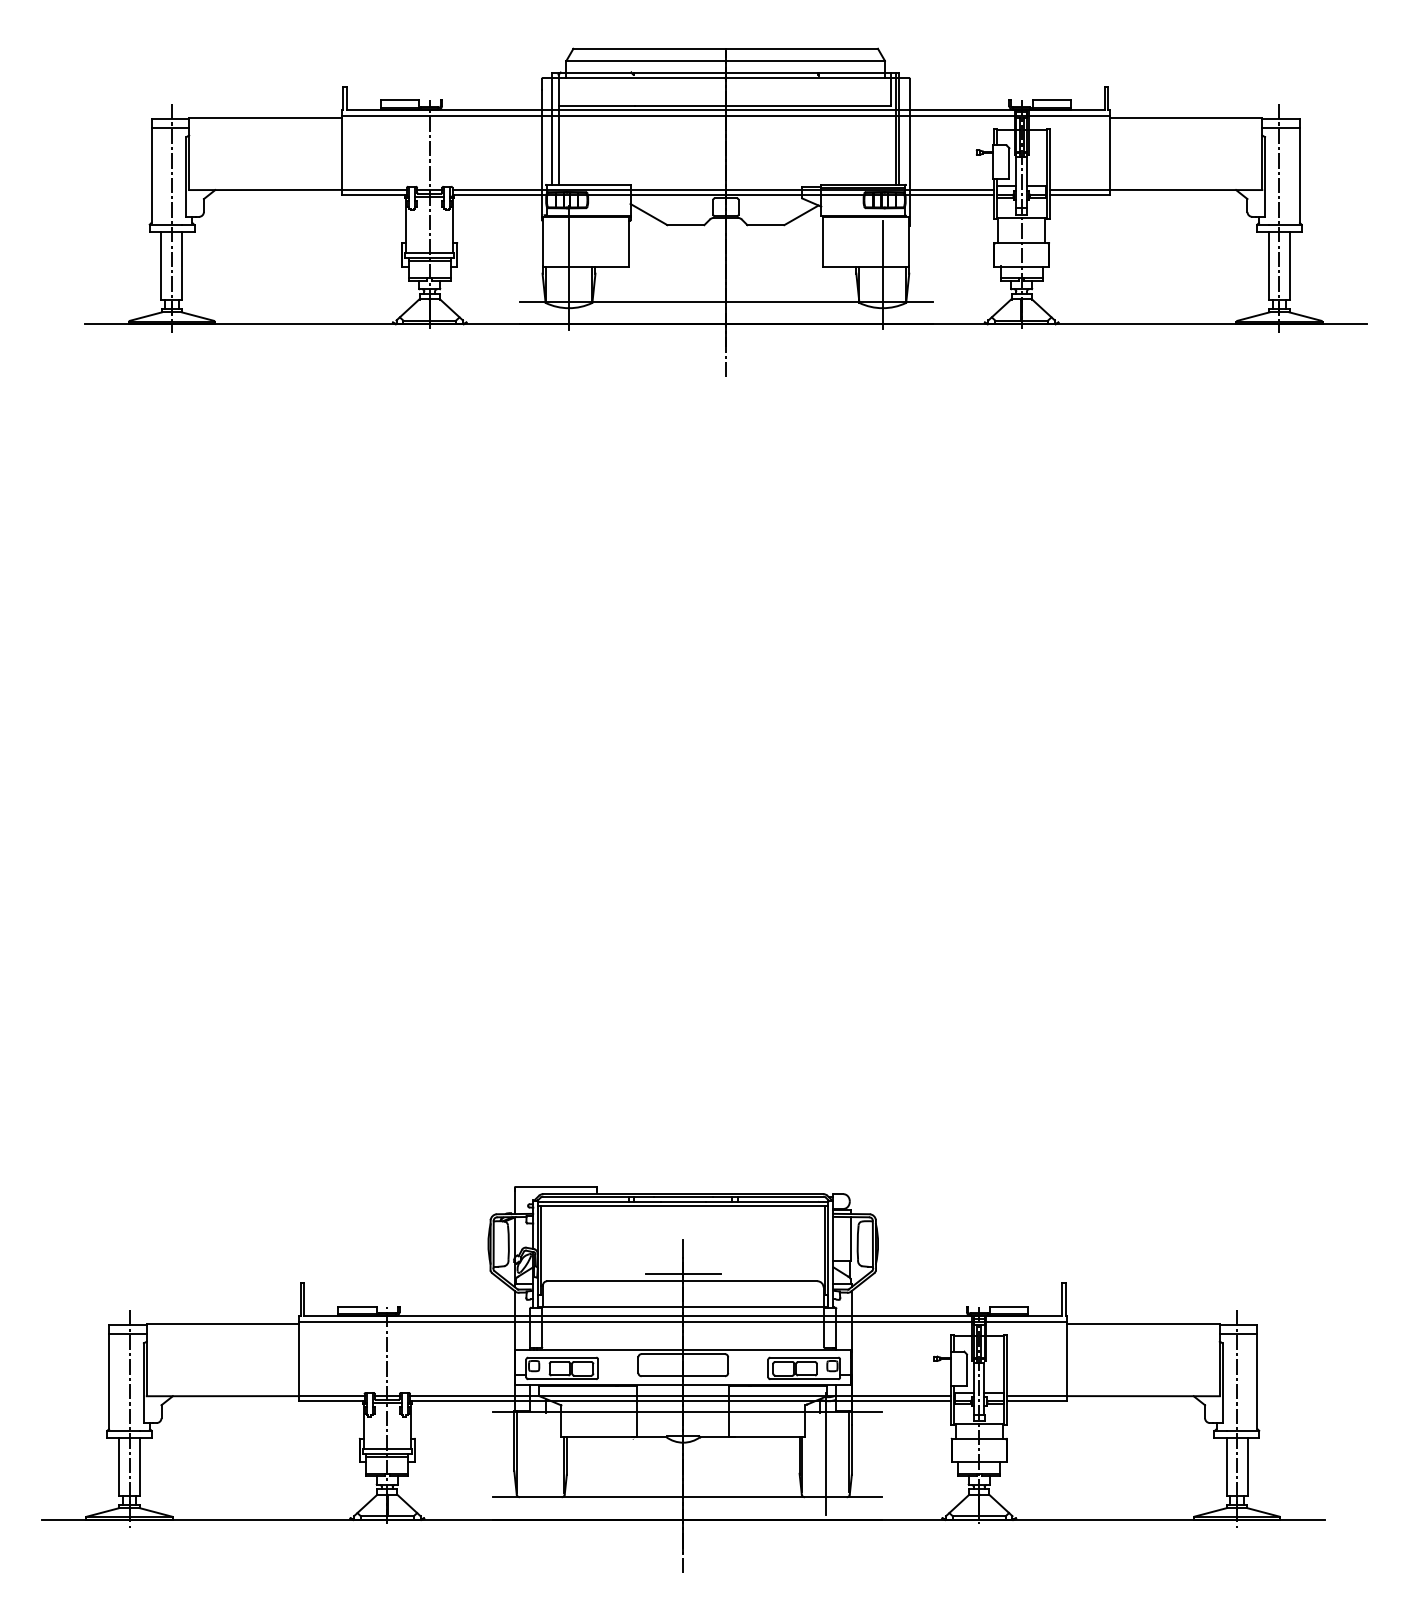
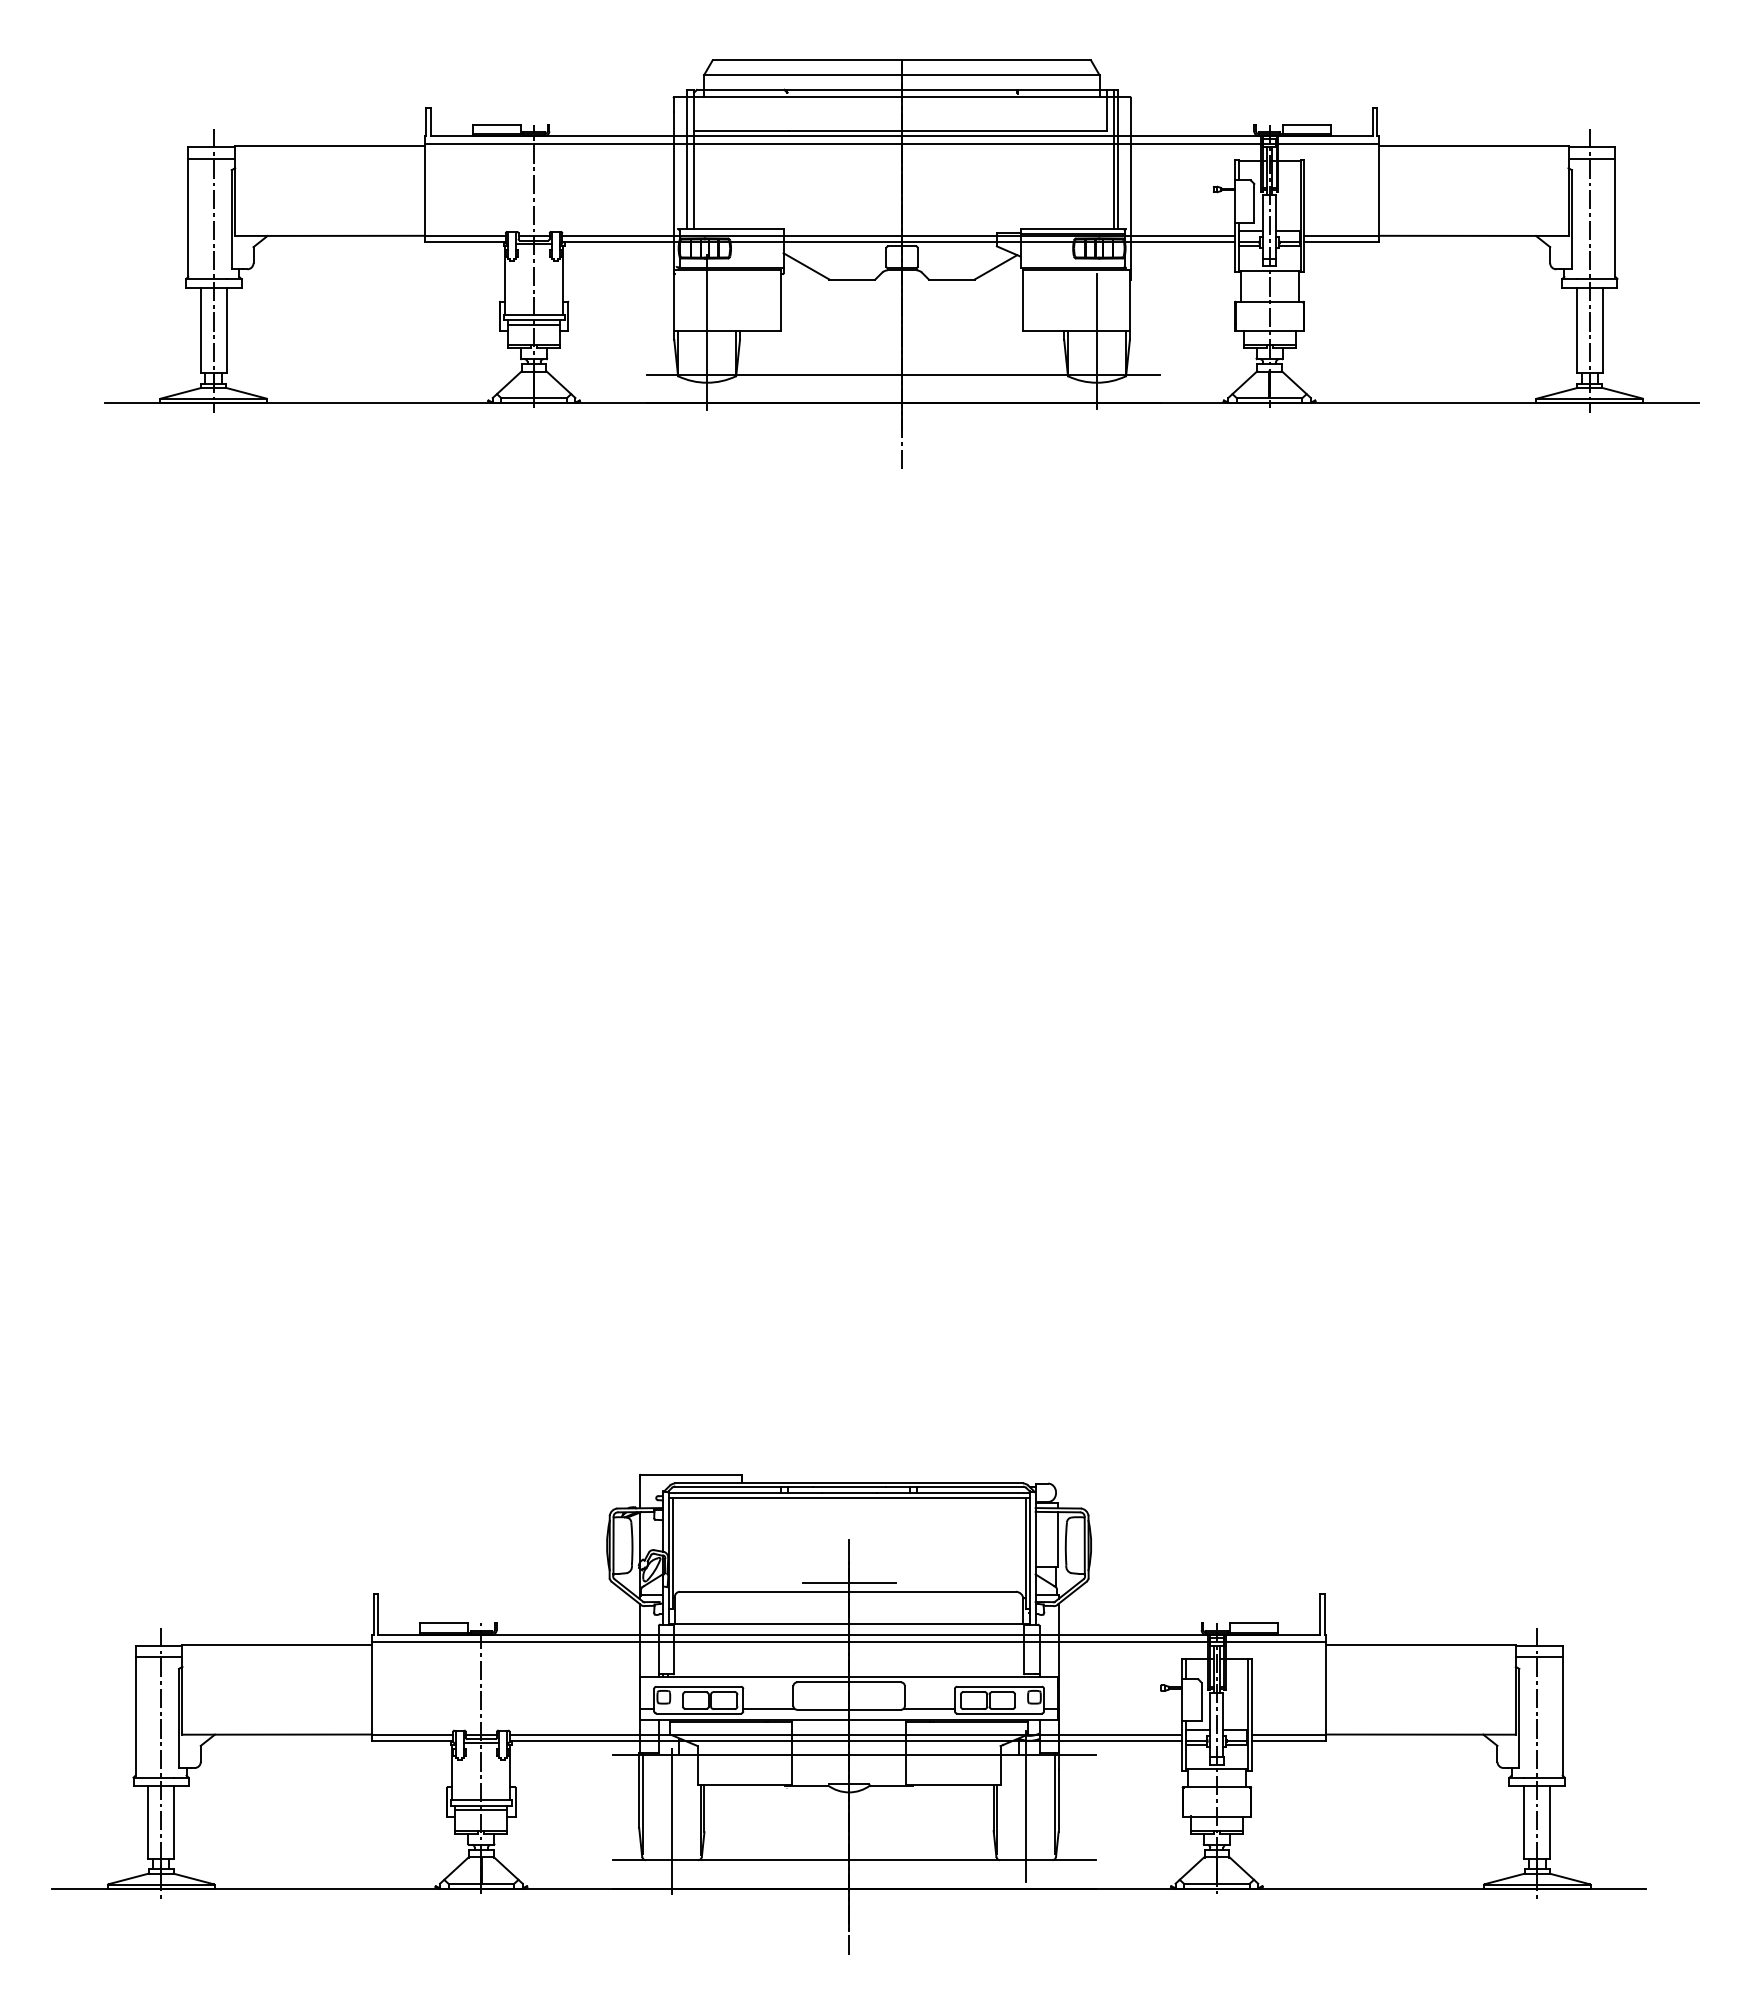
line: (618, 1375) -> (768, 1708), added
line: (747, 1375) -> (928, 1708), added
line: (541, 1466) -> (672, 1821), added

